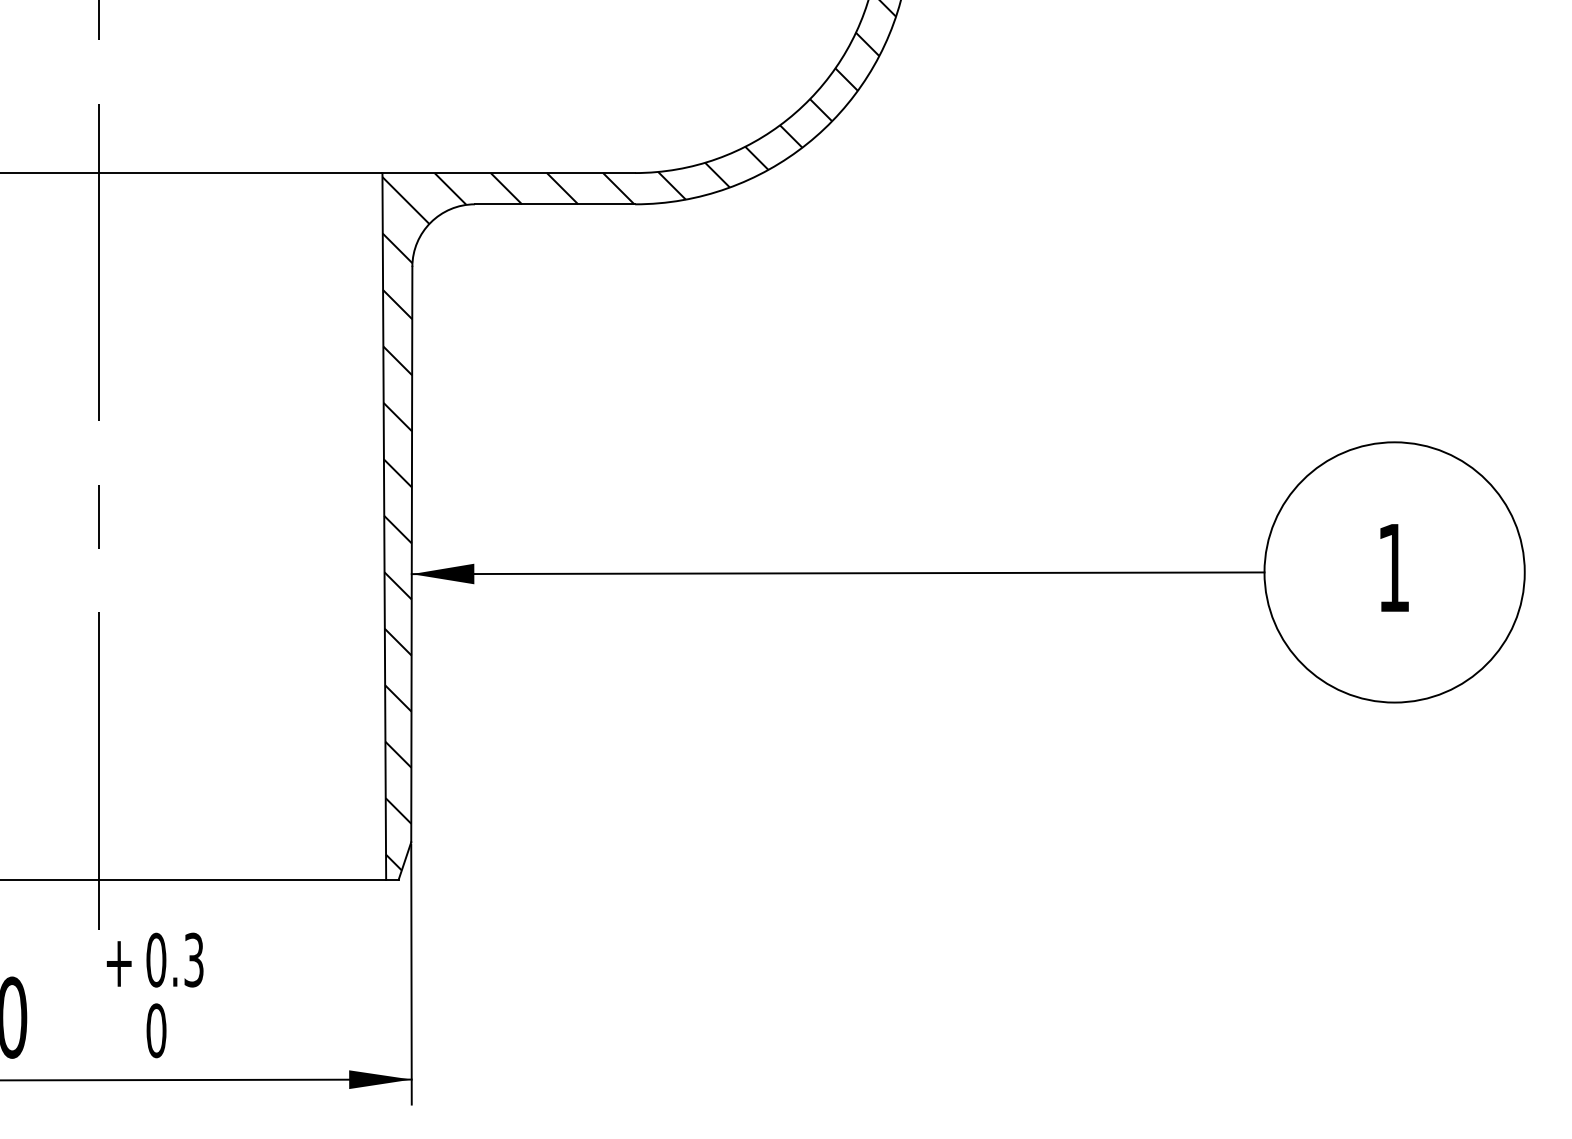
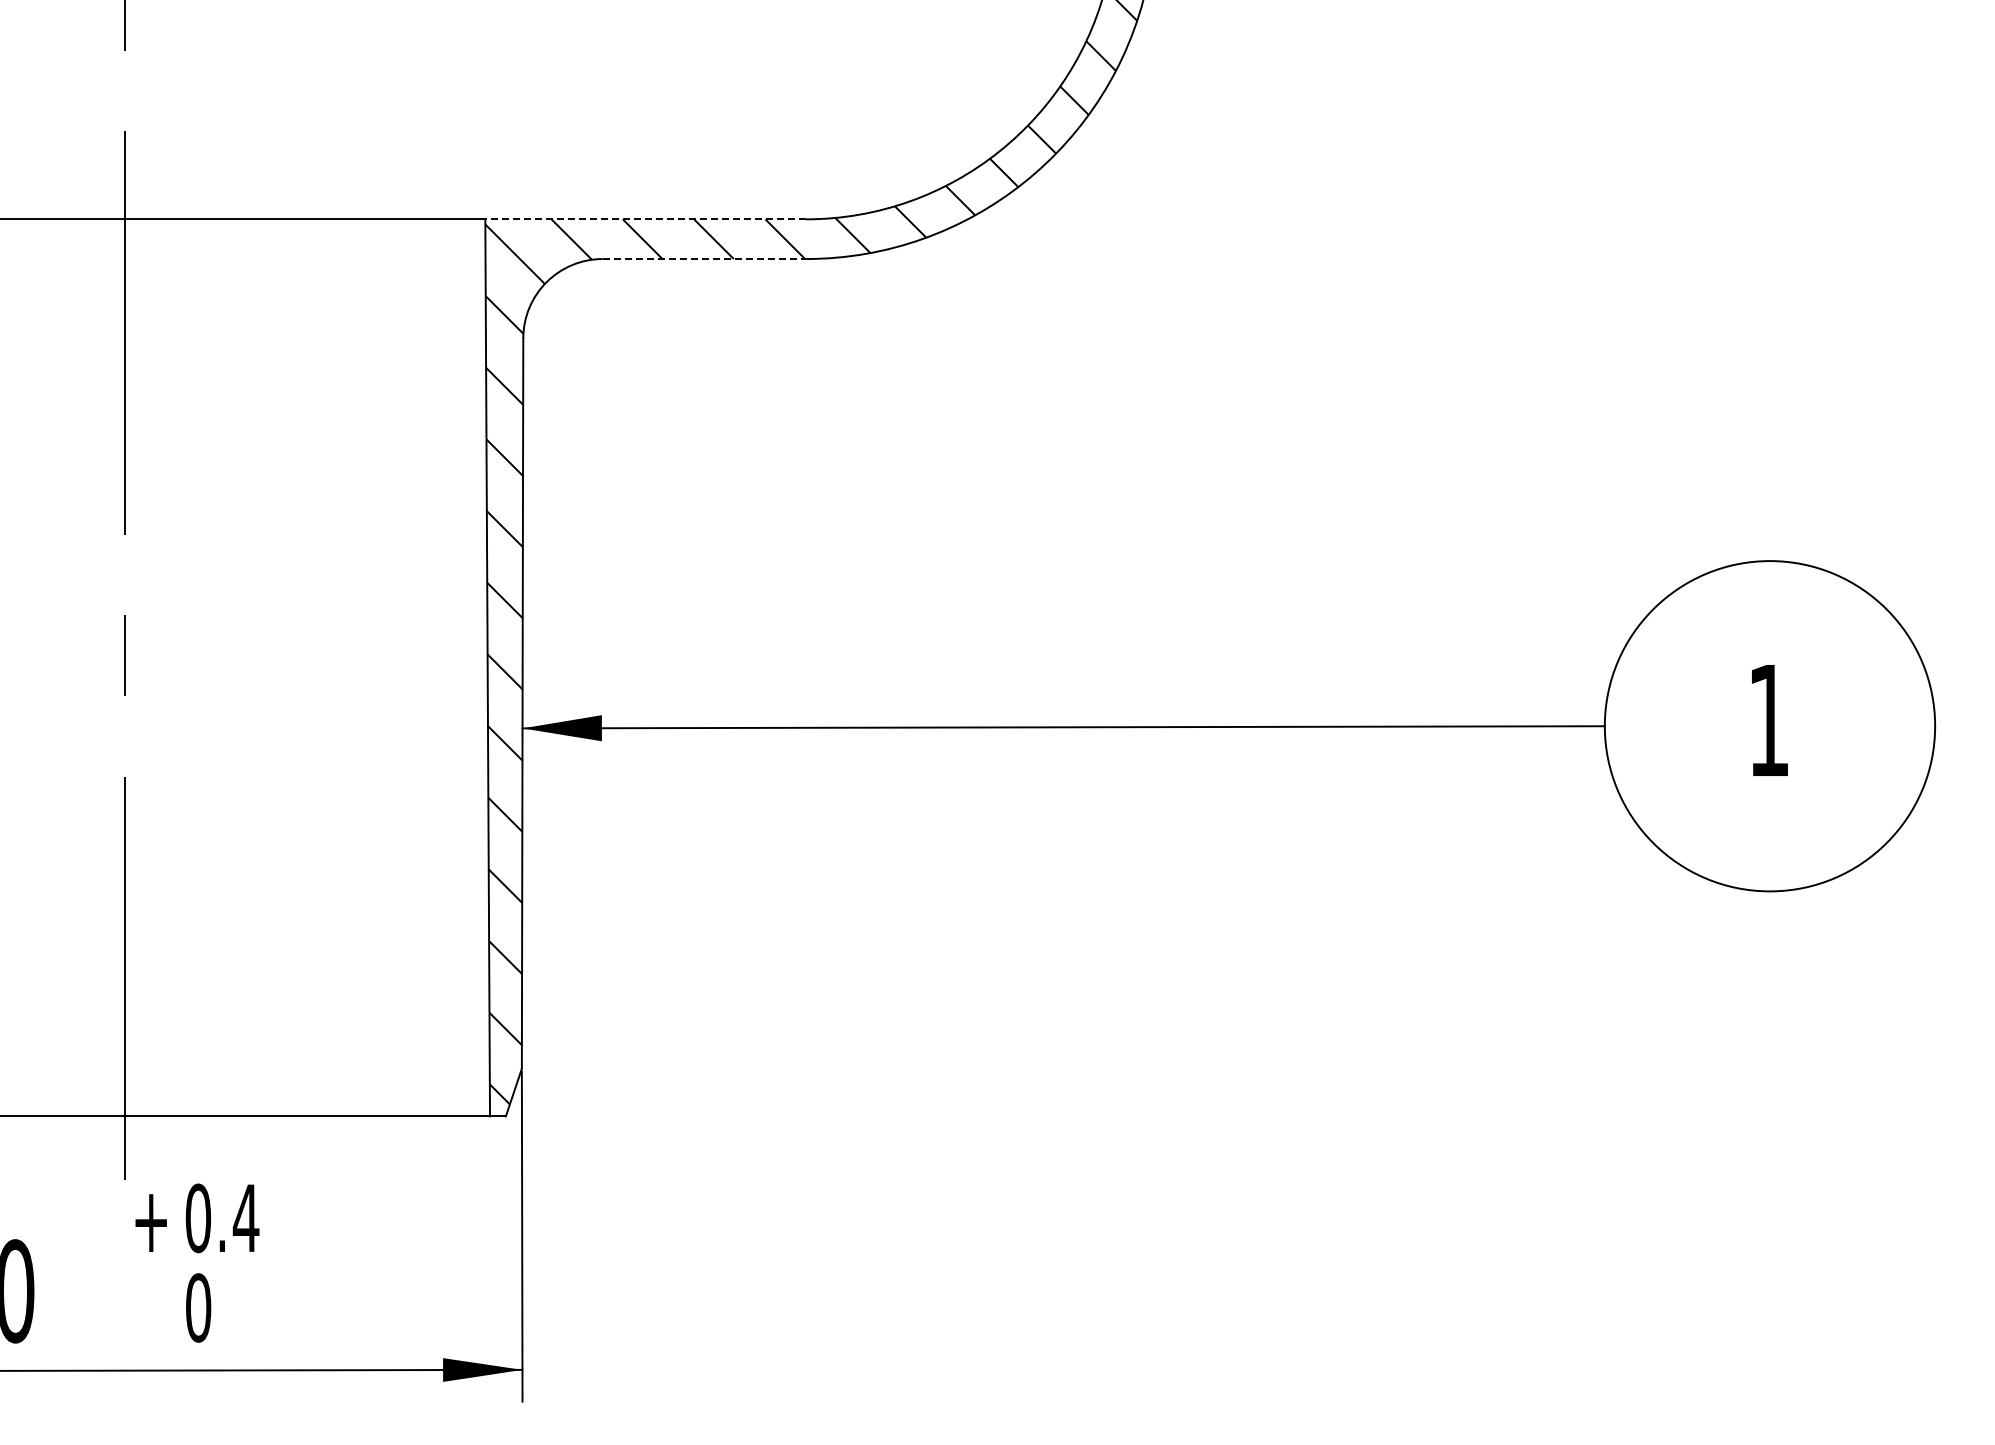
line: (508, 173) -> (645, 219), solid -> dashed
line: (555, 204) -> (704, 259), solid -> dashed
text: (193, 960) -> (245, 1218), 0.3 -> 0.4

